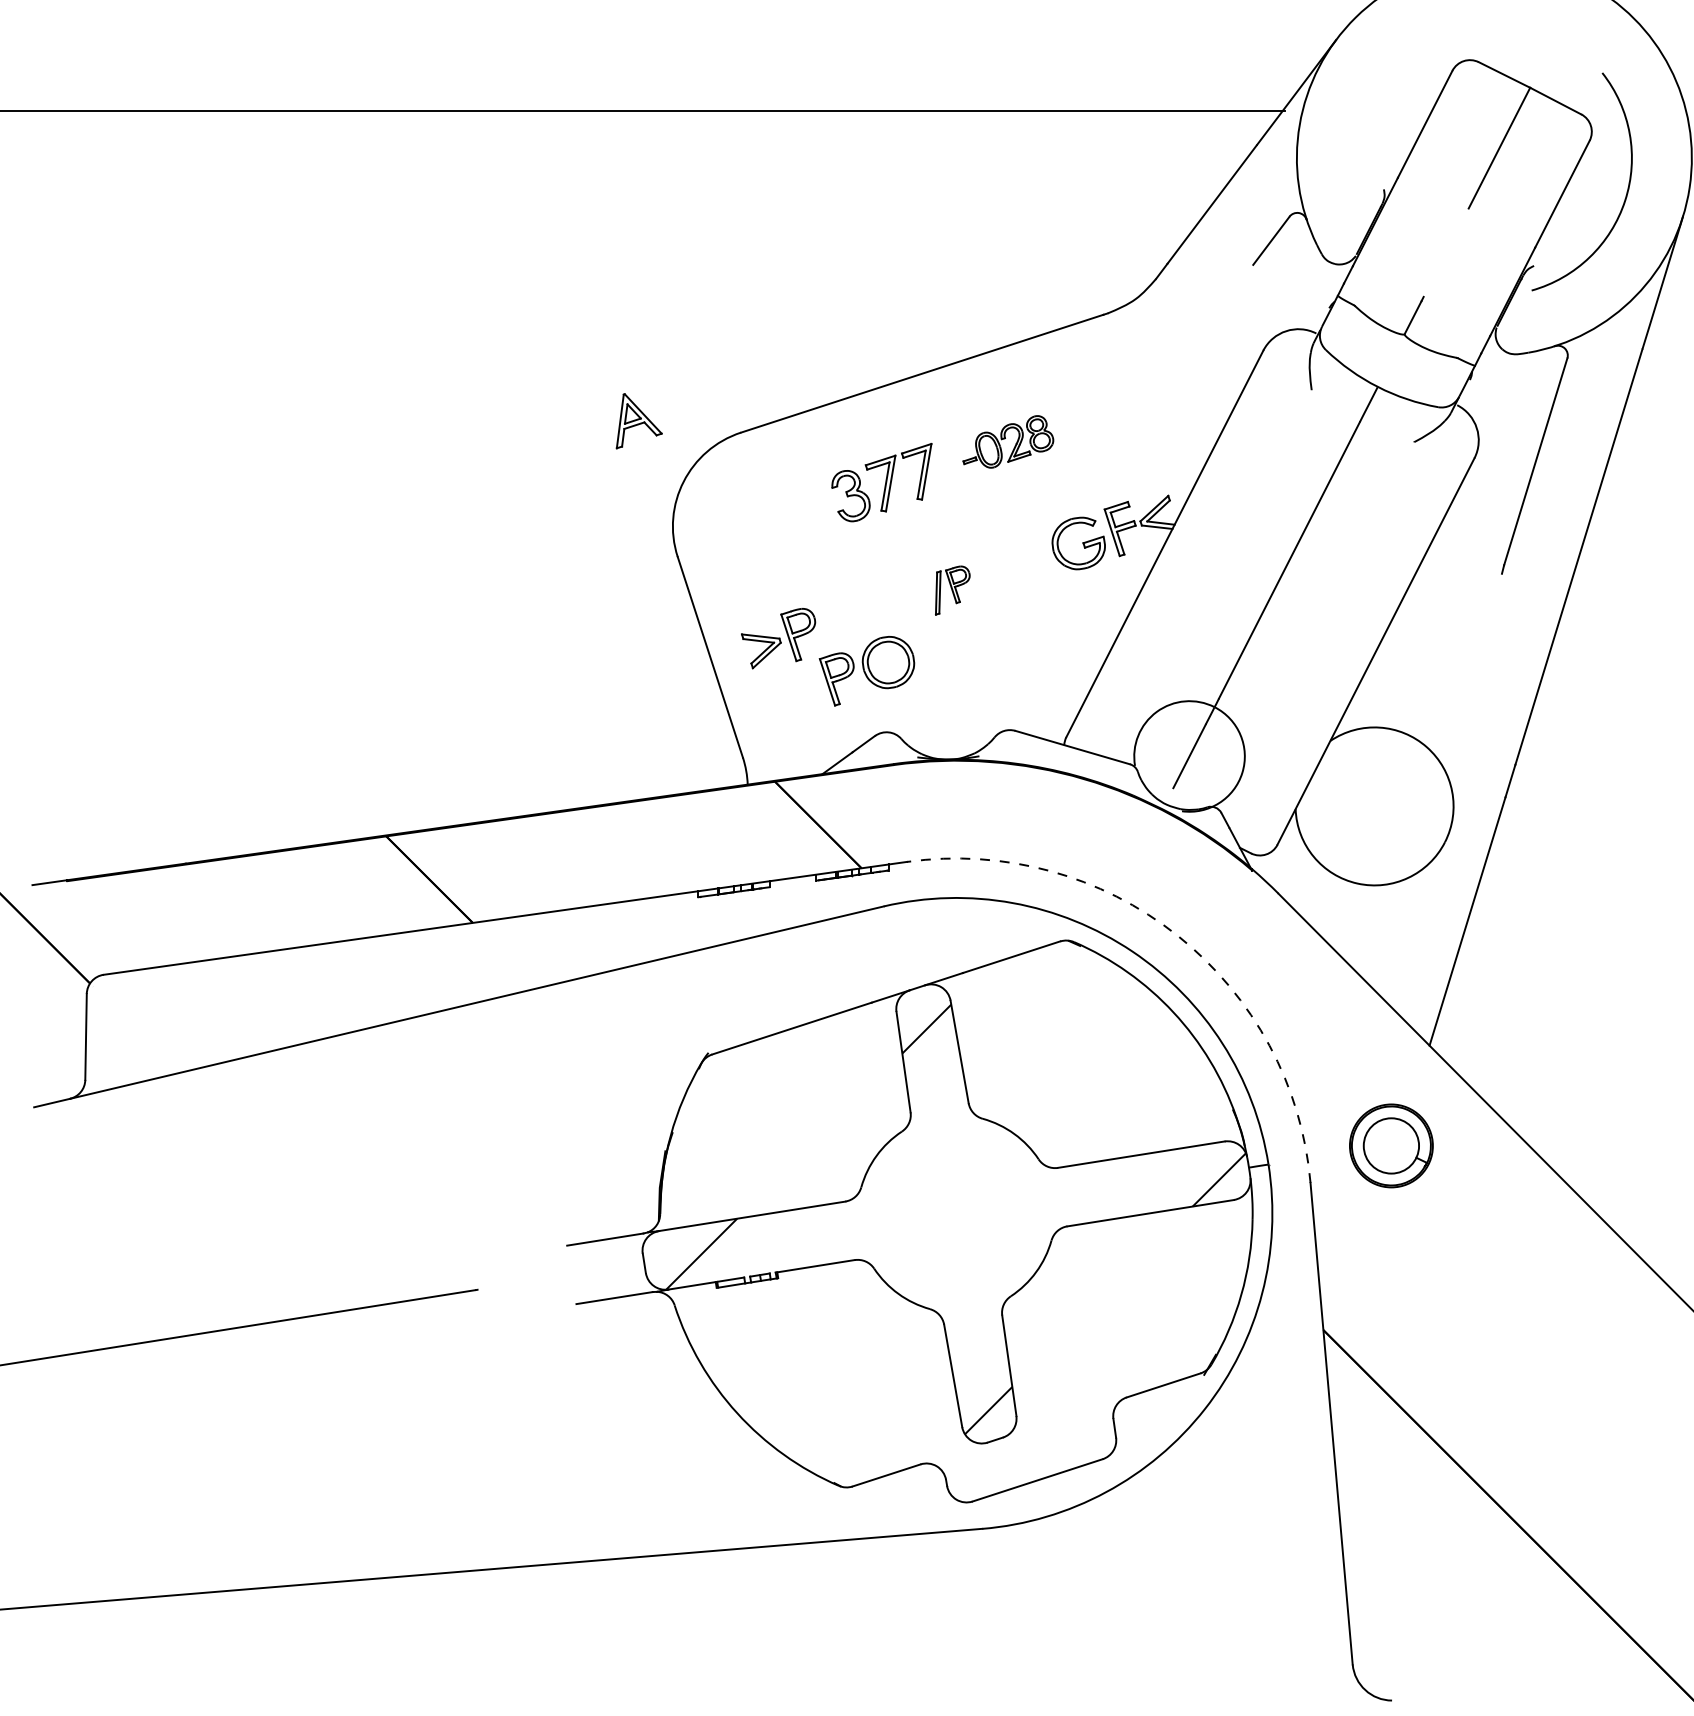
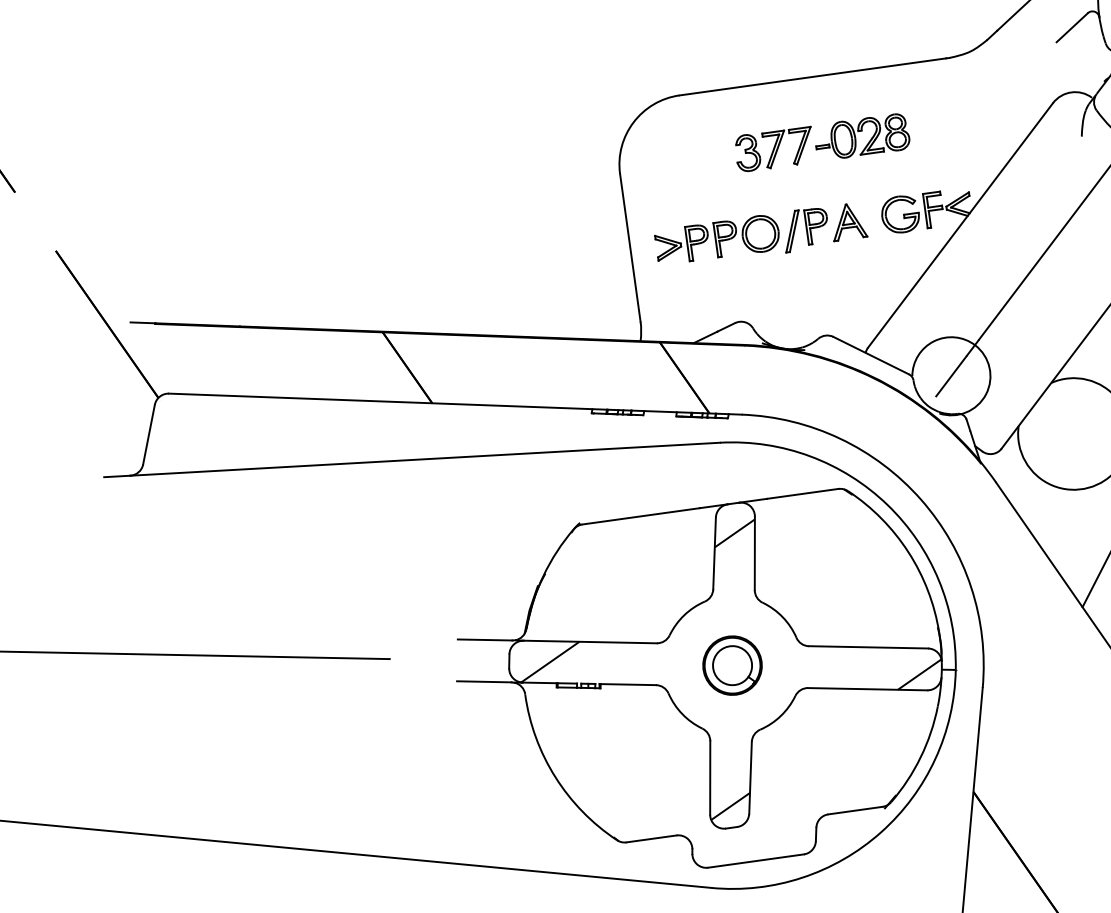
part: (638, 421) -> (852, 225), moved
part: (1008, 441) -> (864, 134), size x1.43
part: (952, 590) -> (807, 231), size x1.43
part: (866, 671) -> (744, 237), moved
arc: (1177, 935) -> (920, 499), dashed -> solid
part: (1391, 1145) -> (732, 665), moved

